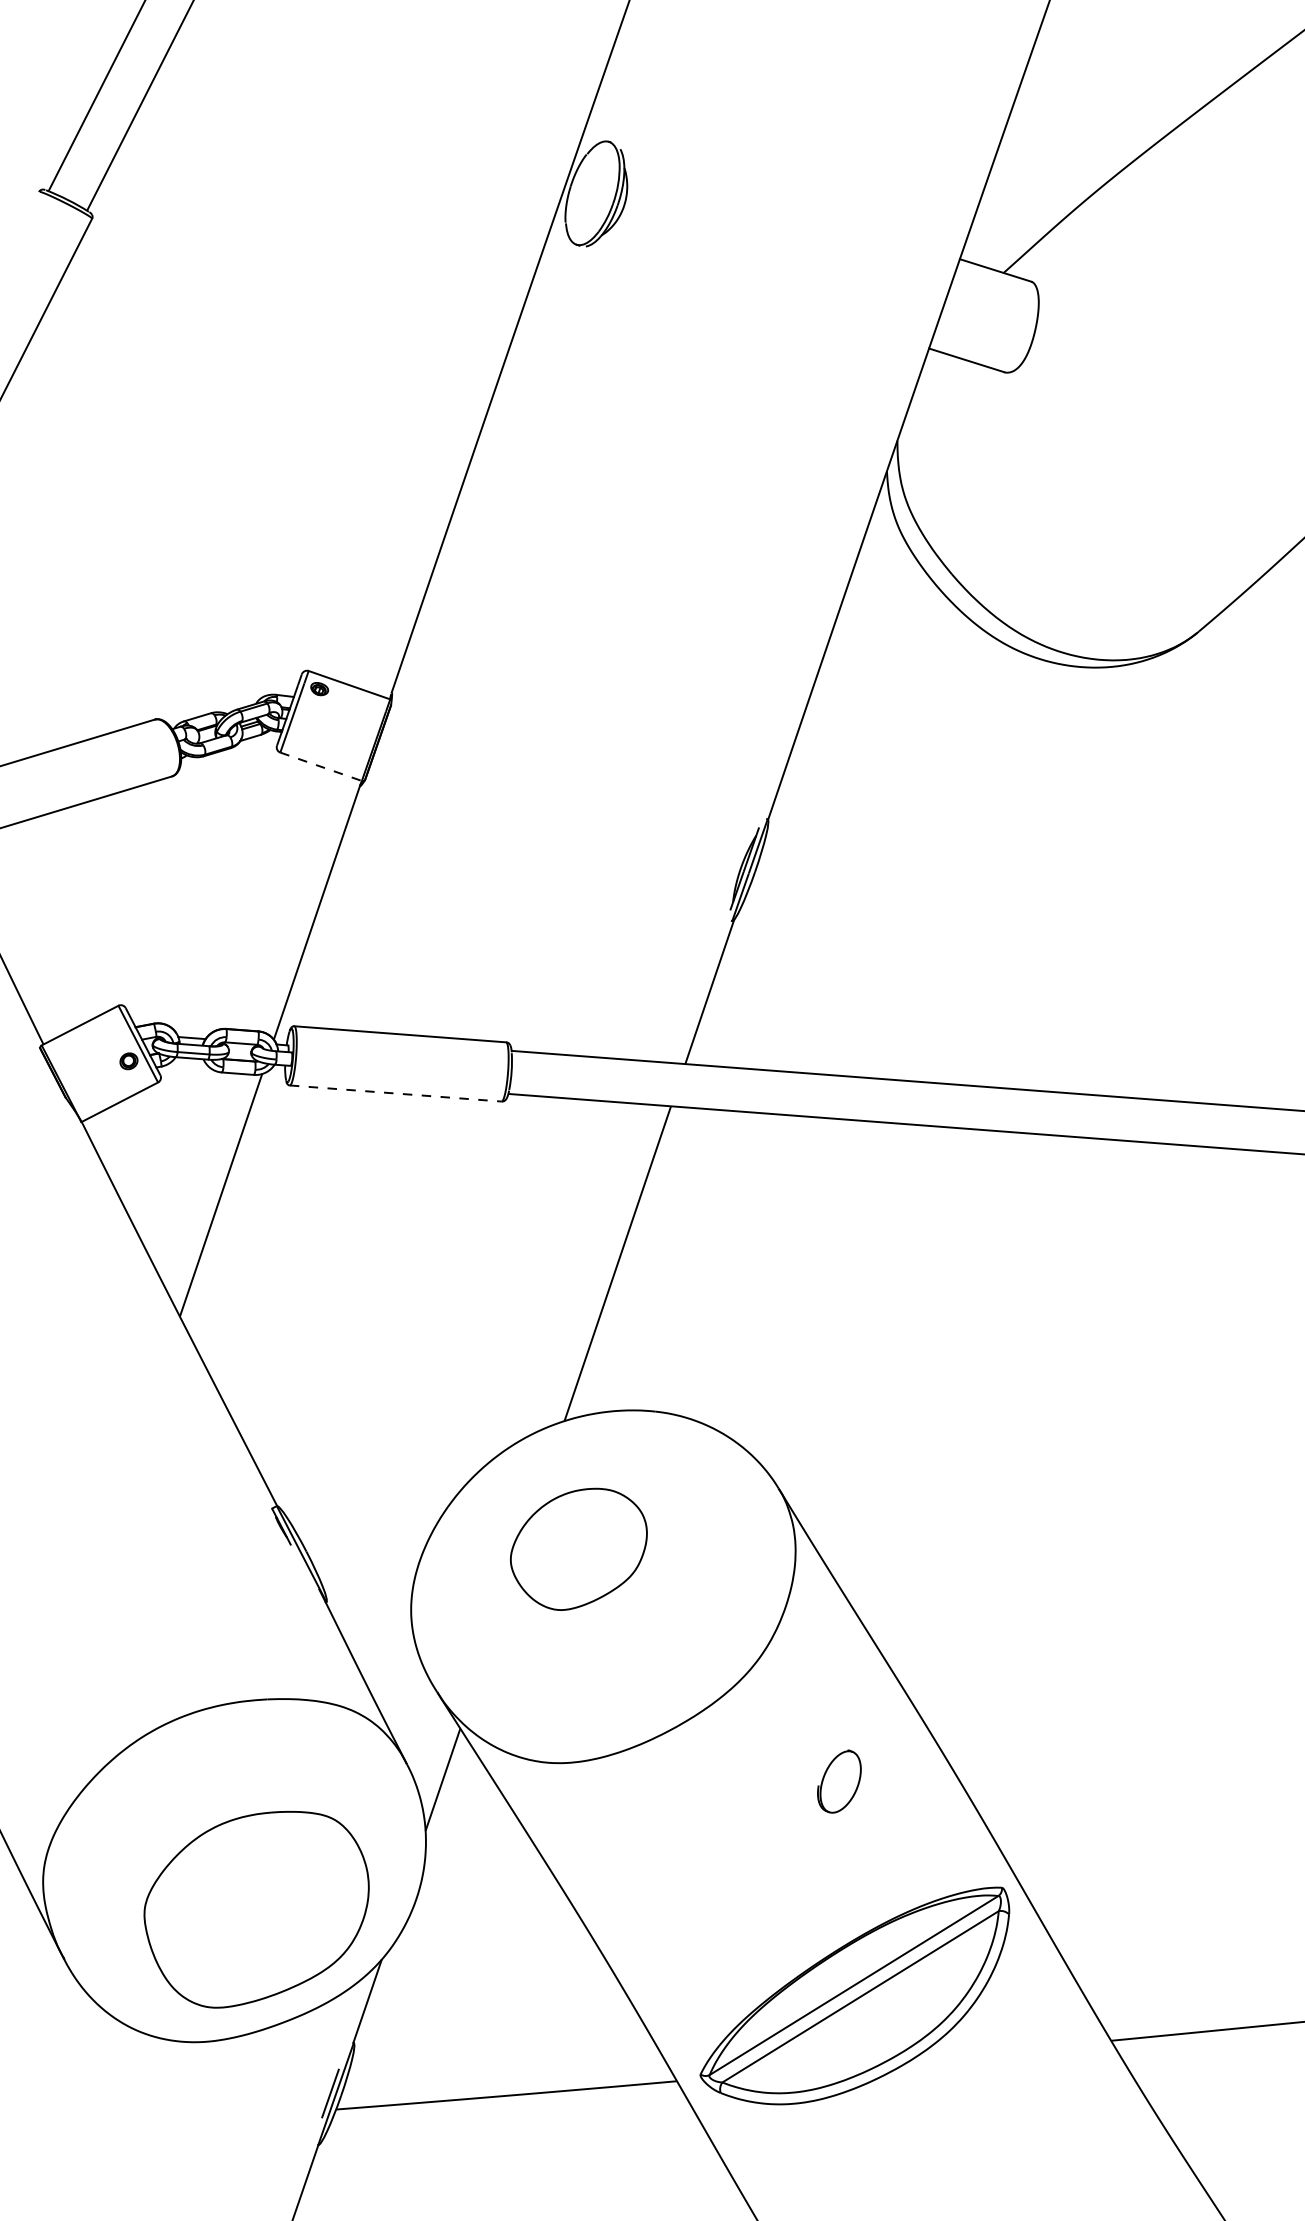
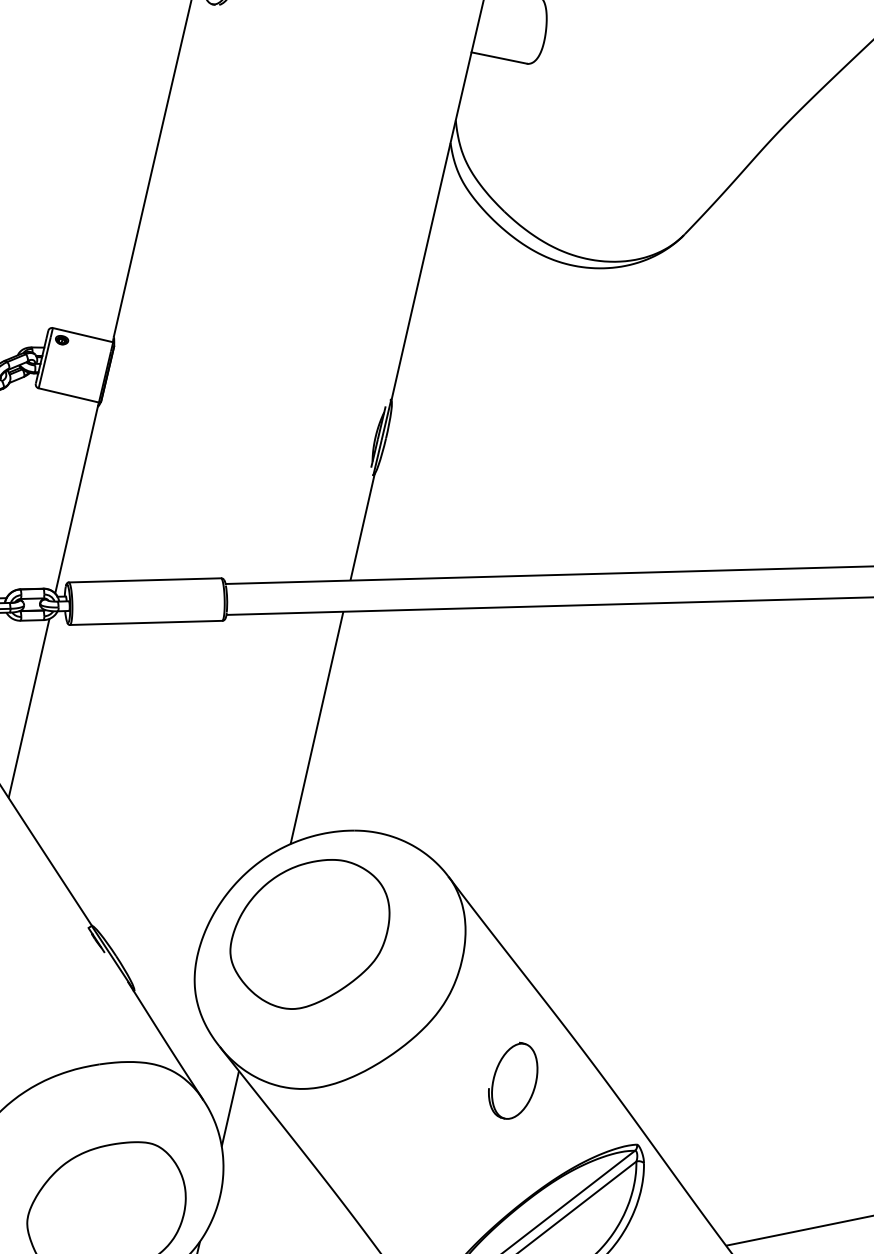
line: (321, 766) -> (69, 395), dashed -> solid
line: (396, 1093) -> (146, 622), dashed -> solid
part: (578, 1549) -> (310, 934), size x1.67
part: (839, 1781) -> (513, 1080), size x1.67

